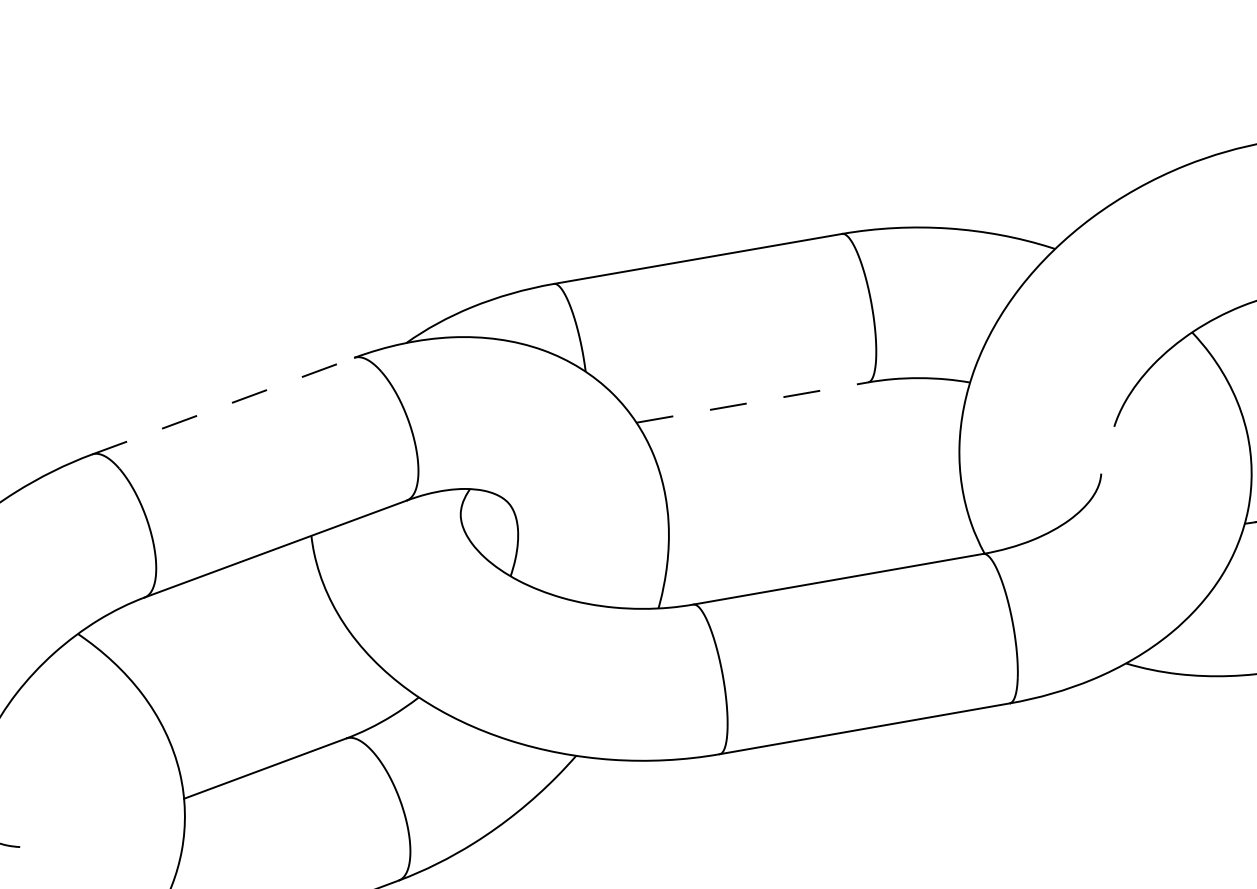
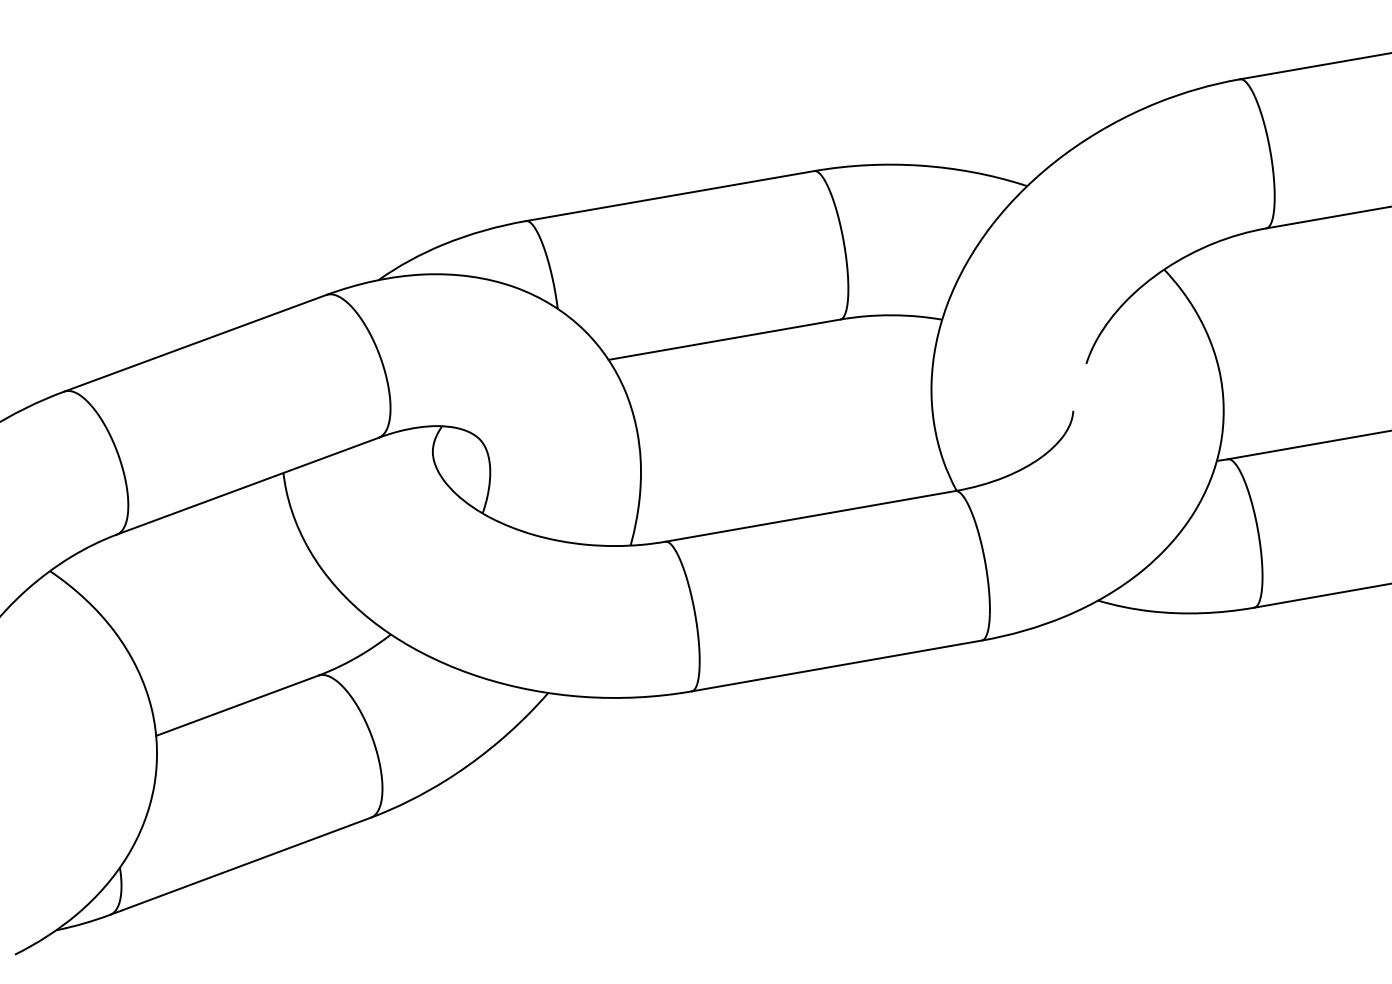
line: (752, 402) -> (724, 339), dashed -> solid
line: (223, 406) -> (195, 343), dashed -> solid

